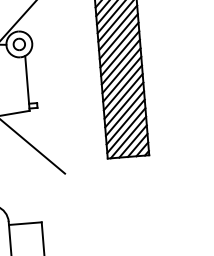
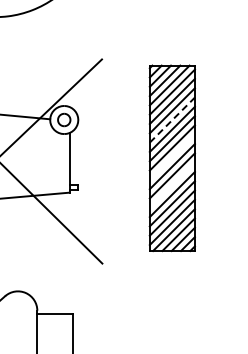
line: (118, 36) -> (172, 120), solid -> dashed
line: (120, 70) -> (171, 156), removed
line: (122, 95) -> (171, 184), removed

